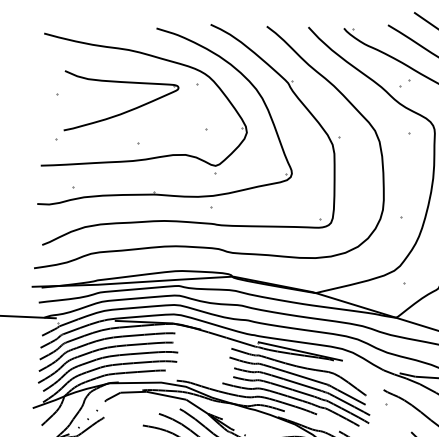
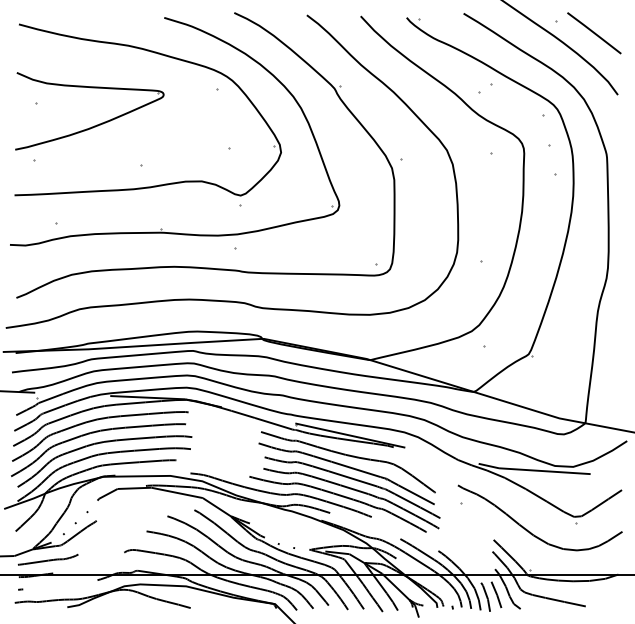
part: (125, 111) -> (94, 125), moved

